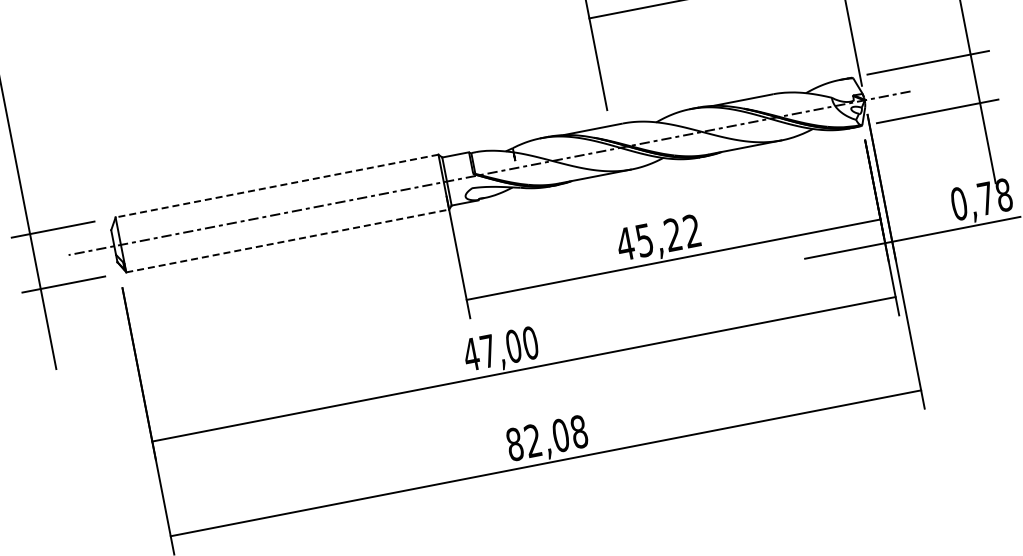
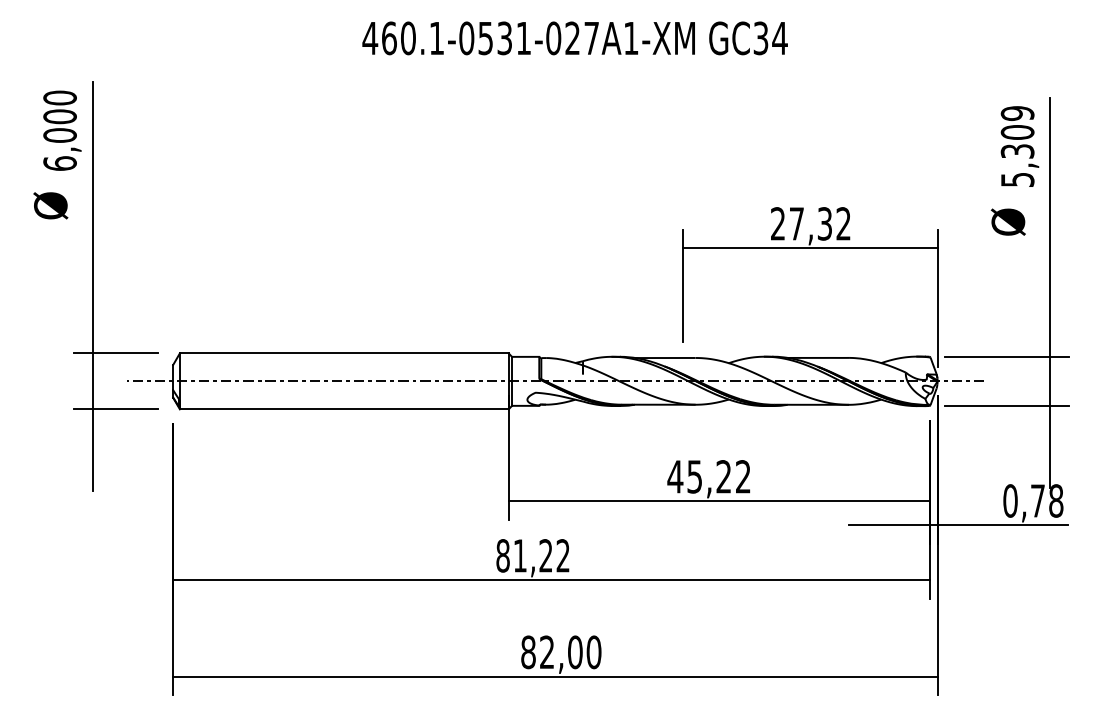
line: (276, 186) -> (343, 353), dashed -> solid
line: (287, 241) -> (344, 409), dashed -> solid
text: (500, 348) -> (532, 555), 47,00 -> 81,22
text: (578, 431) -> (593, 651), 82,08 -> 82,00

